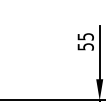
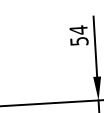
text: (85, 36) -> (78, 29), 55 -> 54

